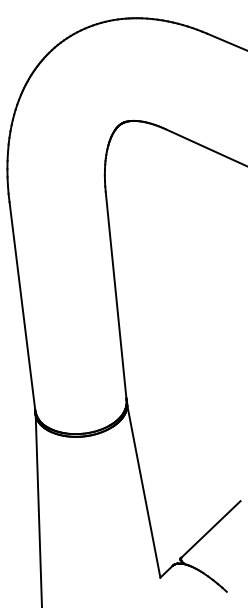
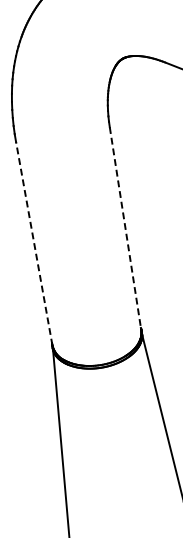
line: (116, 296) -> (125, 228), solid -> dashed
line: (22, 306) -> (34, 243), solid -> dashed

